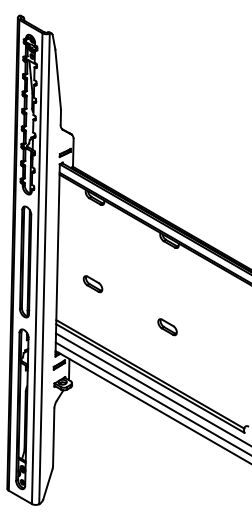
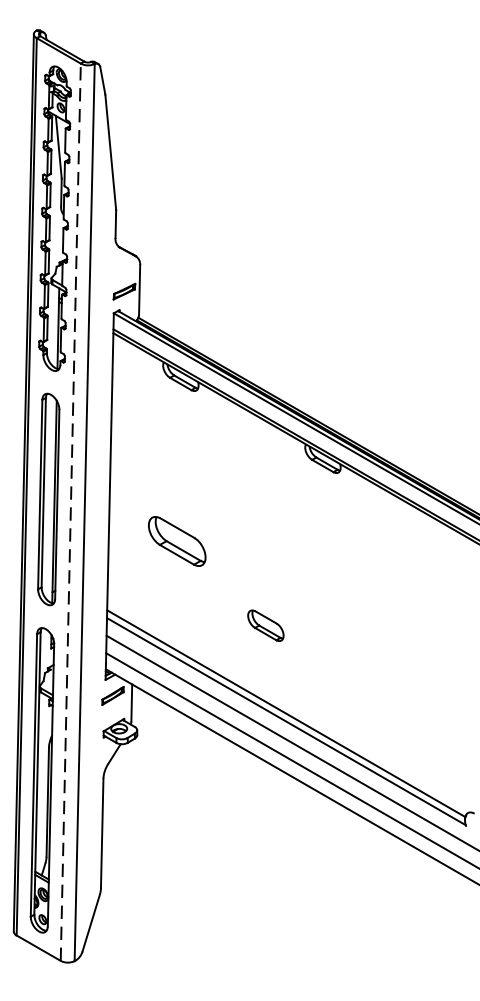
line: (37, 268) -> (71, 511), solid -> dashed
part: (92, 284) -> (176, 542), size x1.6
part: (167, 327) -> (265, 626), moved

